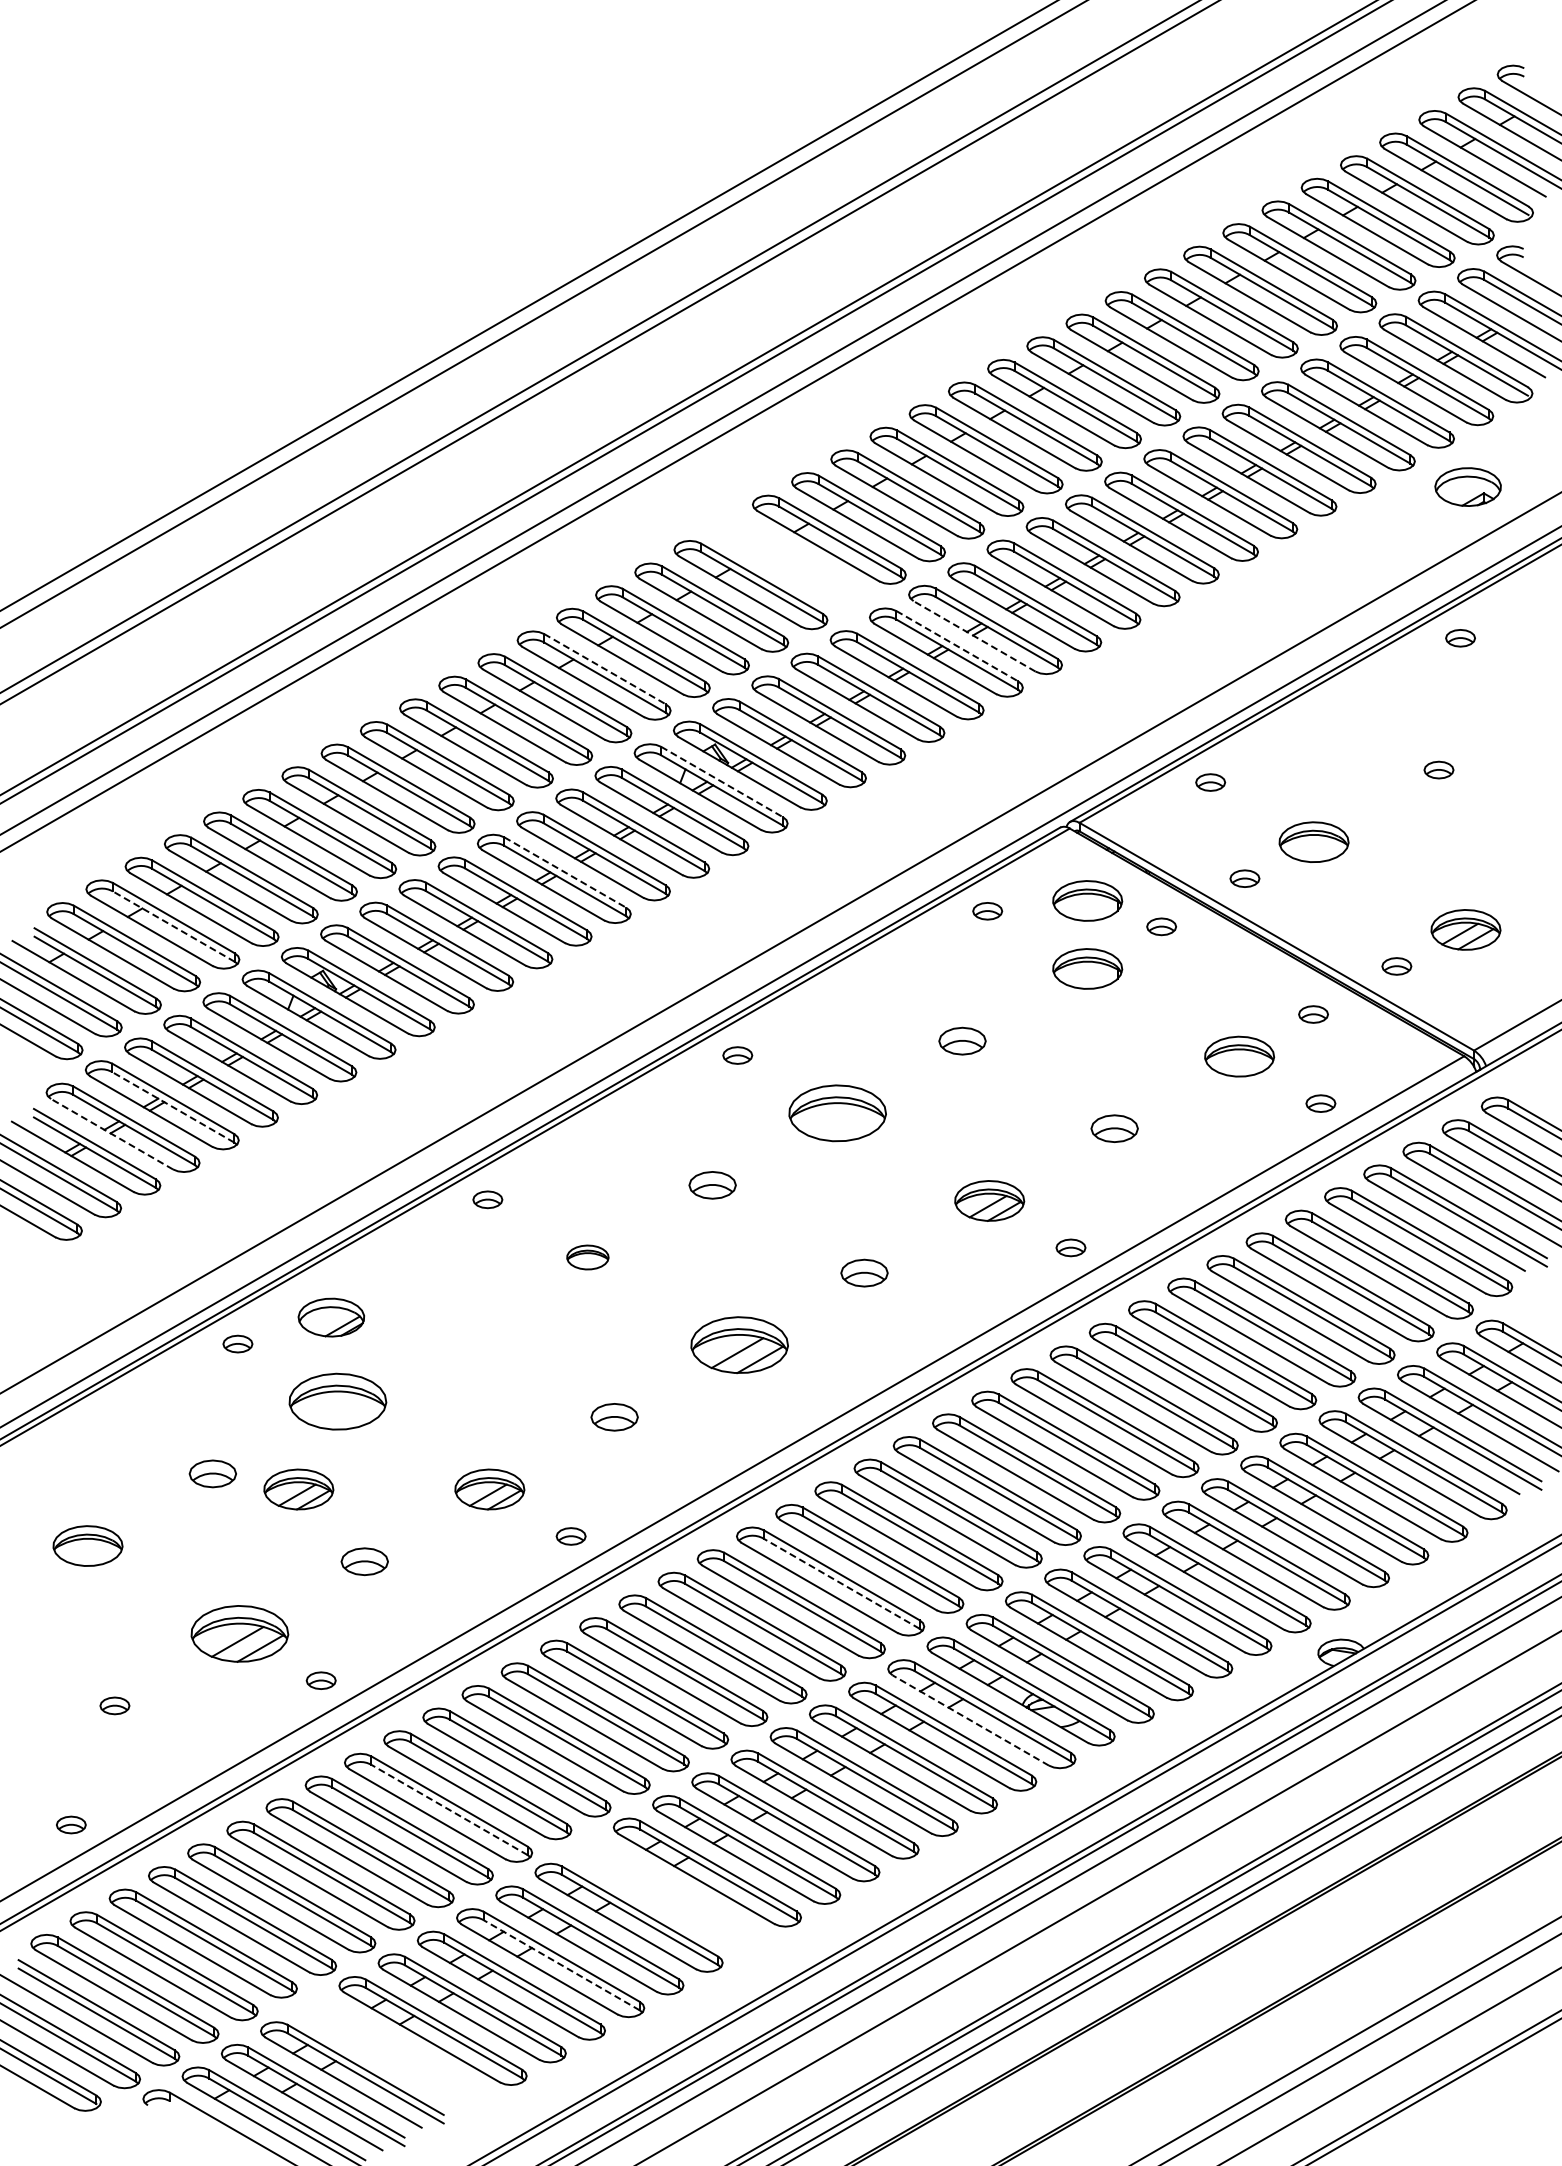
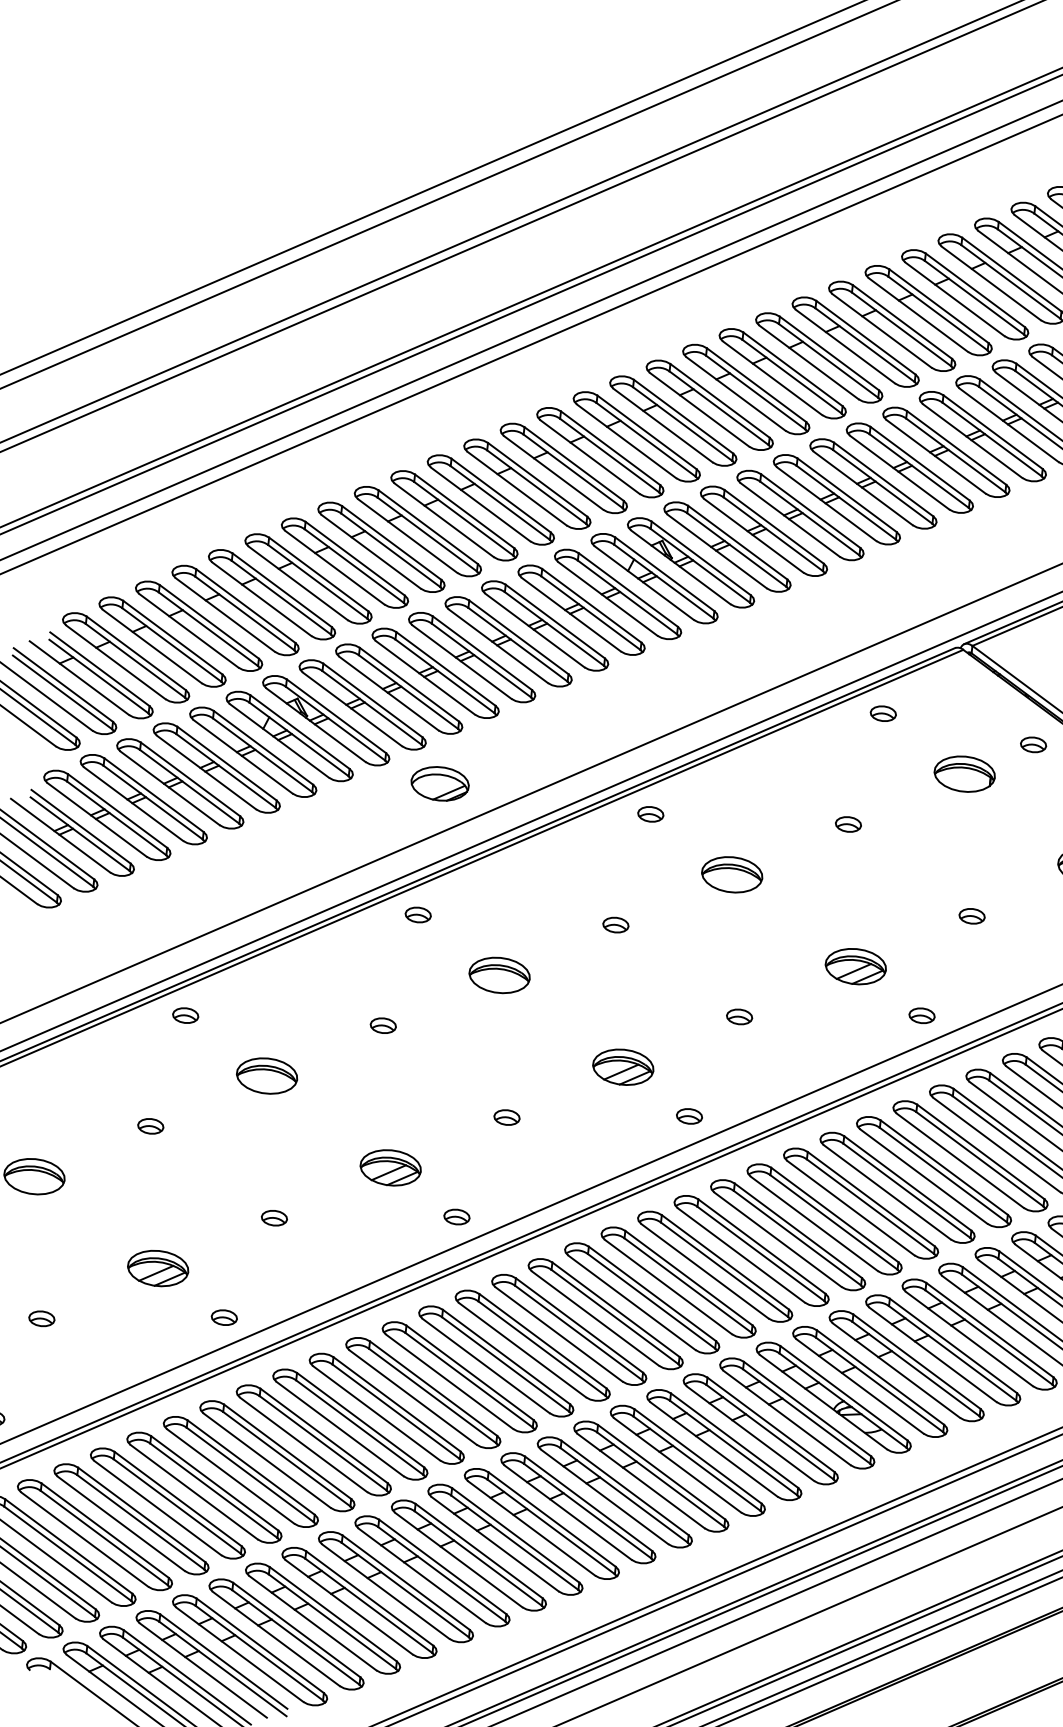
part: (789, 562) -> (745, 389), added
line: (974, 636) -> (899, 472), dashed -> solid
line: (957, 646) -> (883, 479), dashed -> solid
line: (605, 669) -> (574, 464), dashed -> solid
line: (722, 782) -> (665, 574), dashed -> solid
line: (565, 872) -> (519, 637), dashed -> solid
part: (1087, 900) -> (971, 714), removed
line: (173, 926) -> (171, 644), dashed -> solid
part: (962, 1040) -> (848, 823), size x0.62
line: (172, 1107) -> (152, 802), dashed -> solid
part: (837, 1112) -> (732, 874), size x0.71
part: (1114, 1128) -> (972, 916), size x0.62
line: (111, 1133) -> (96, 819), dashed -> solid
part: (712, 1185) -> (615, 925), size x0.62
part: (587, 1257) -> (499, 975), size x1.67
part: (864, 1272) -> (739, 1016), size x0.62
part: (330, 1317) -> (439, 783), moved
part: (462, 1329) -> (383, 1025), added
part: (739, 1345) -> (623, 1067), size x0.71
part: (820, 1391) -> (689, 1115), added
part: (337, 1401) -> (266, 1075), size x0.71
part: (614, 1417) -> (506, 1117), size x0.62
part: (212, 1473) -> (150, 1125), size x0.62
part: (298, 1489) -> (223, 1148), removed
part: (364, 1561) -> (274, 1218), size x0.62
line: (841, 1583) -> (688, 1285), dashed -> solid
part: (239, 1633) -> (157, 1268), size x0.71
line: (970, 1720) -> (786, 1417), dashed -> solid
line: (449, 1809) -> (323, 1442), dashed -> solid
part: (667, 1895) -> (504, 1539), added
line: (561, 1964) -> (405, 1589), dashed -> solid
part: (393, 2053) -> (249, 1650), added

